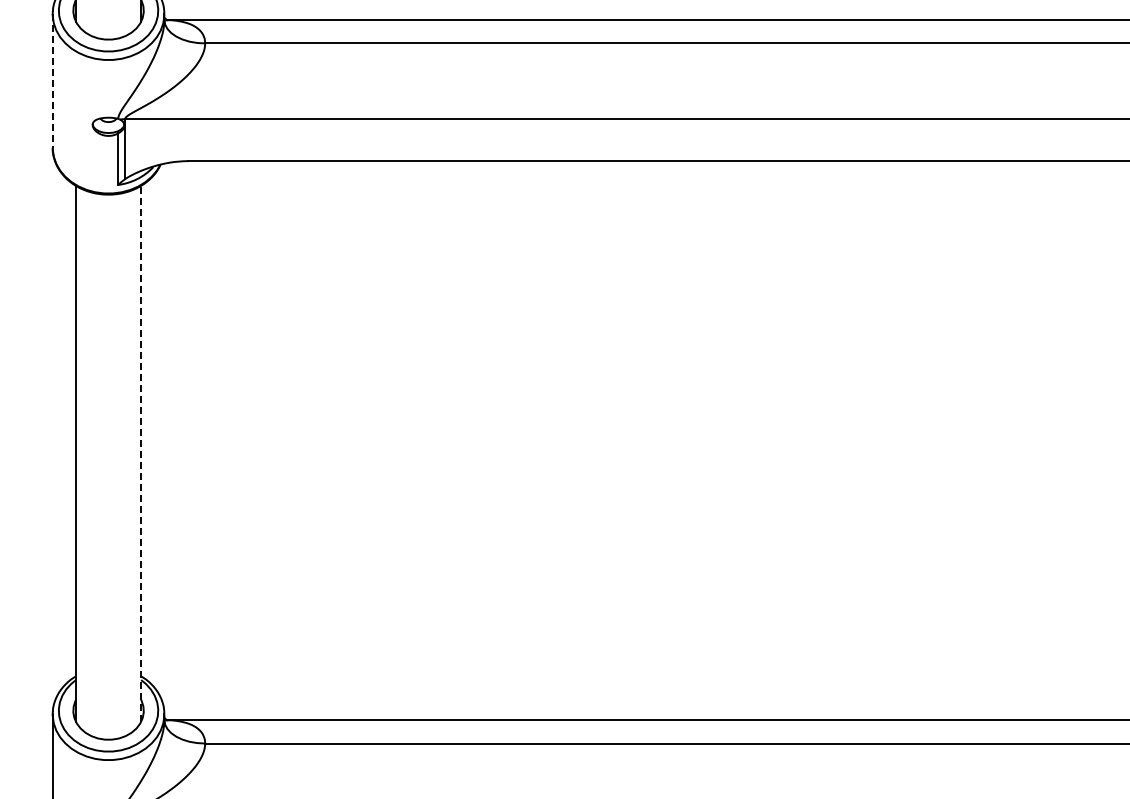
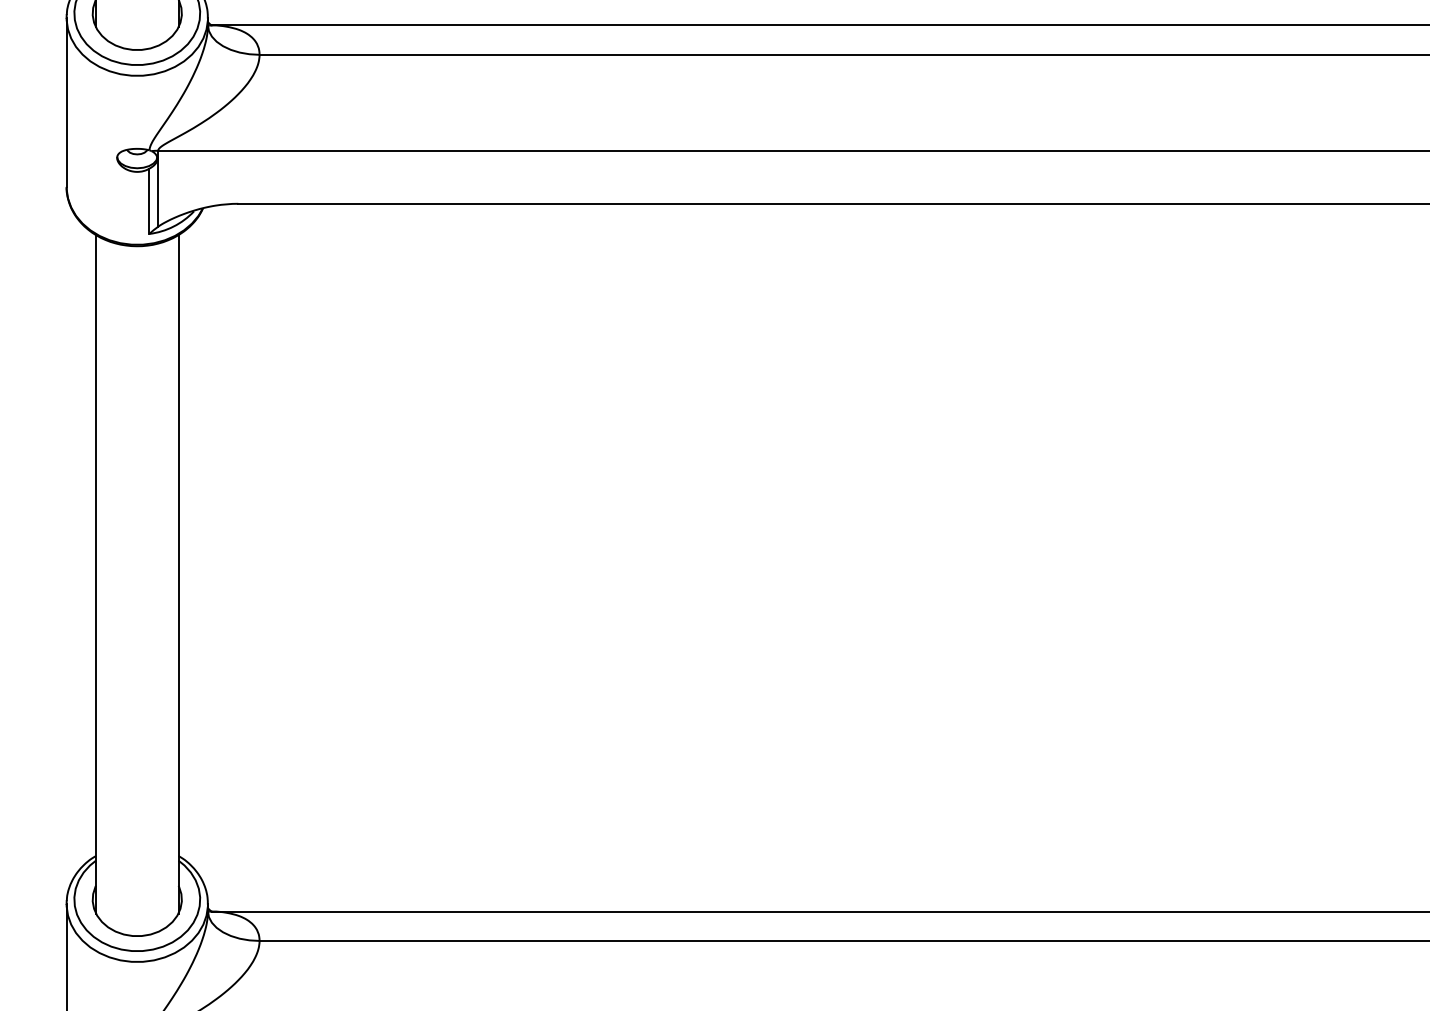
line: (52, 81) -> (66, 103), dashed -> solid
line: (141, 453) -> (178, 573), dashed -> solid

